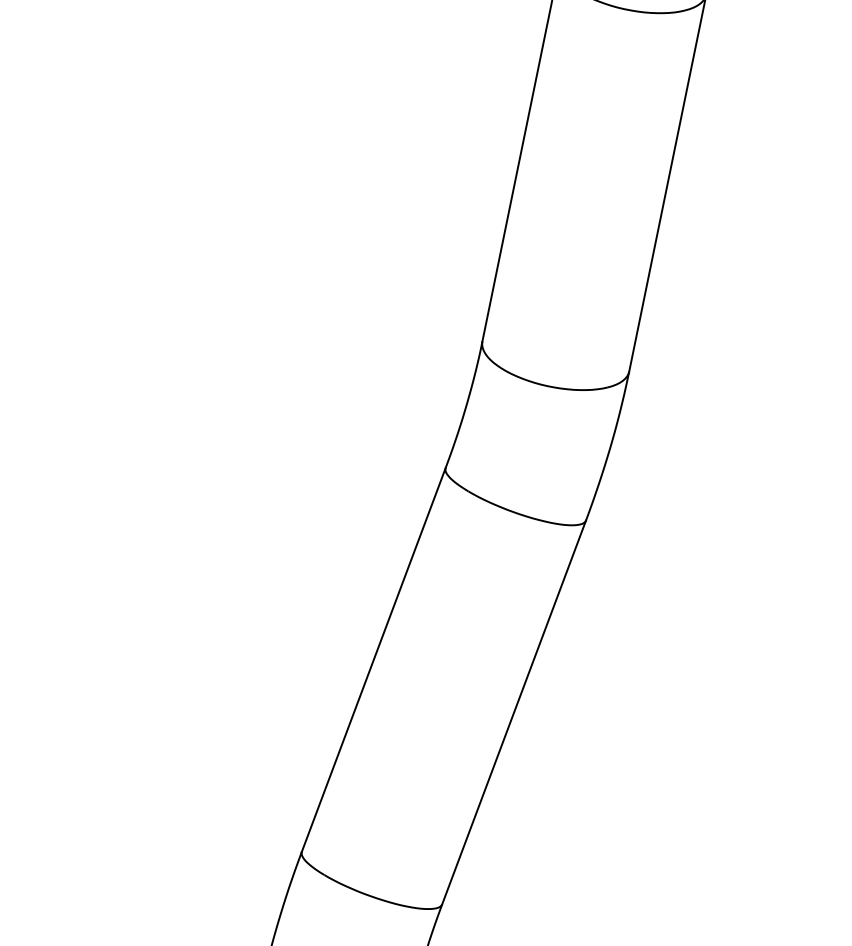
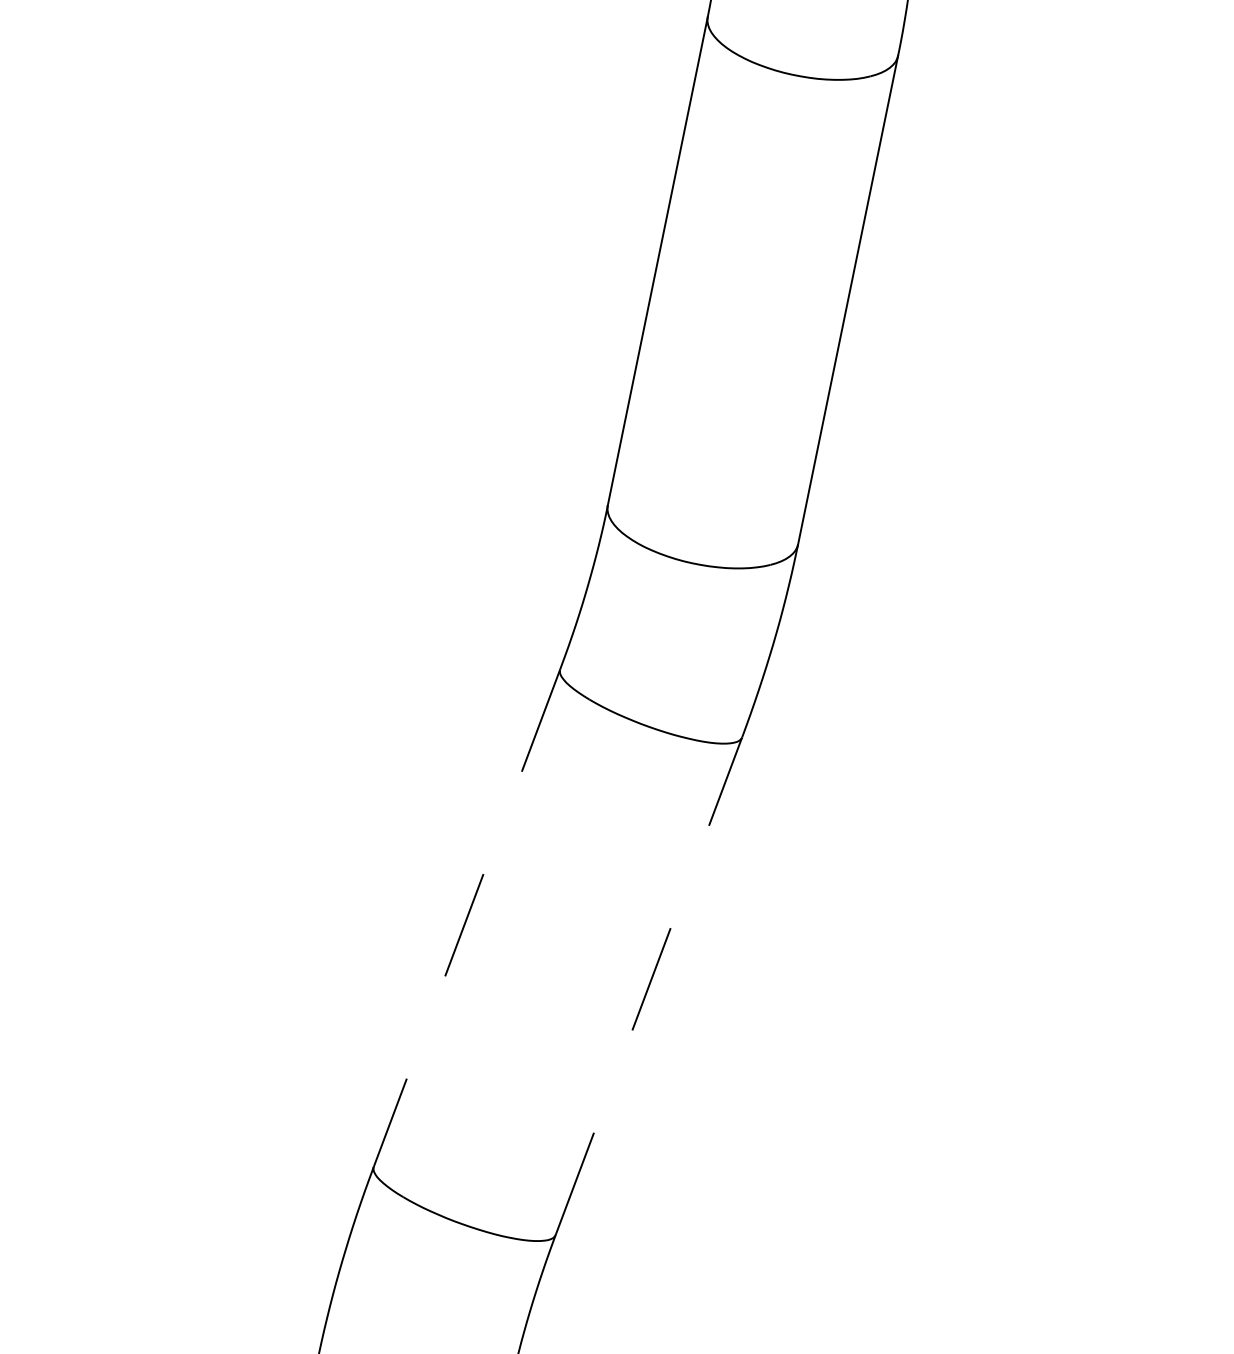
line: (373, 660) -> (466, 918), solid -> dashed
line: (513, 712) -> (648, 986), solid -> dashed

